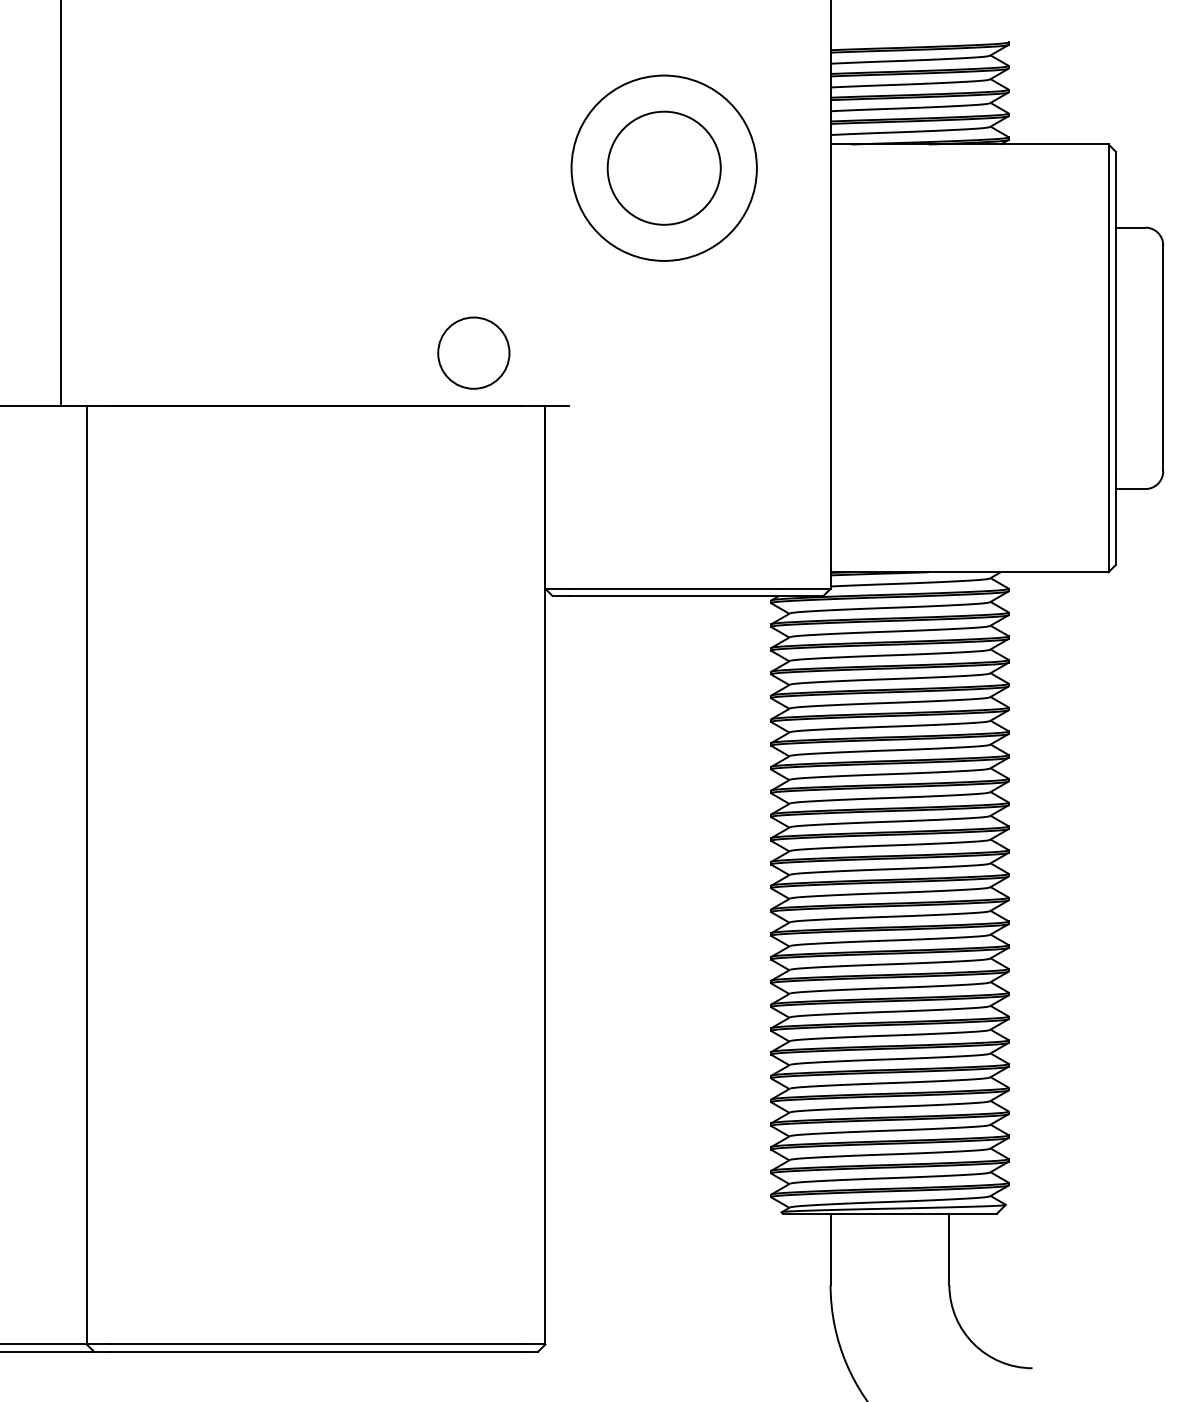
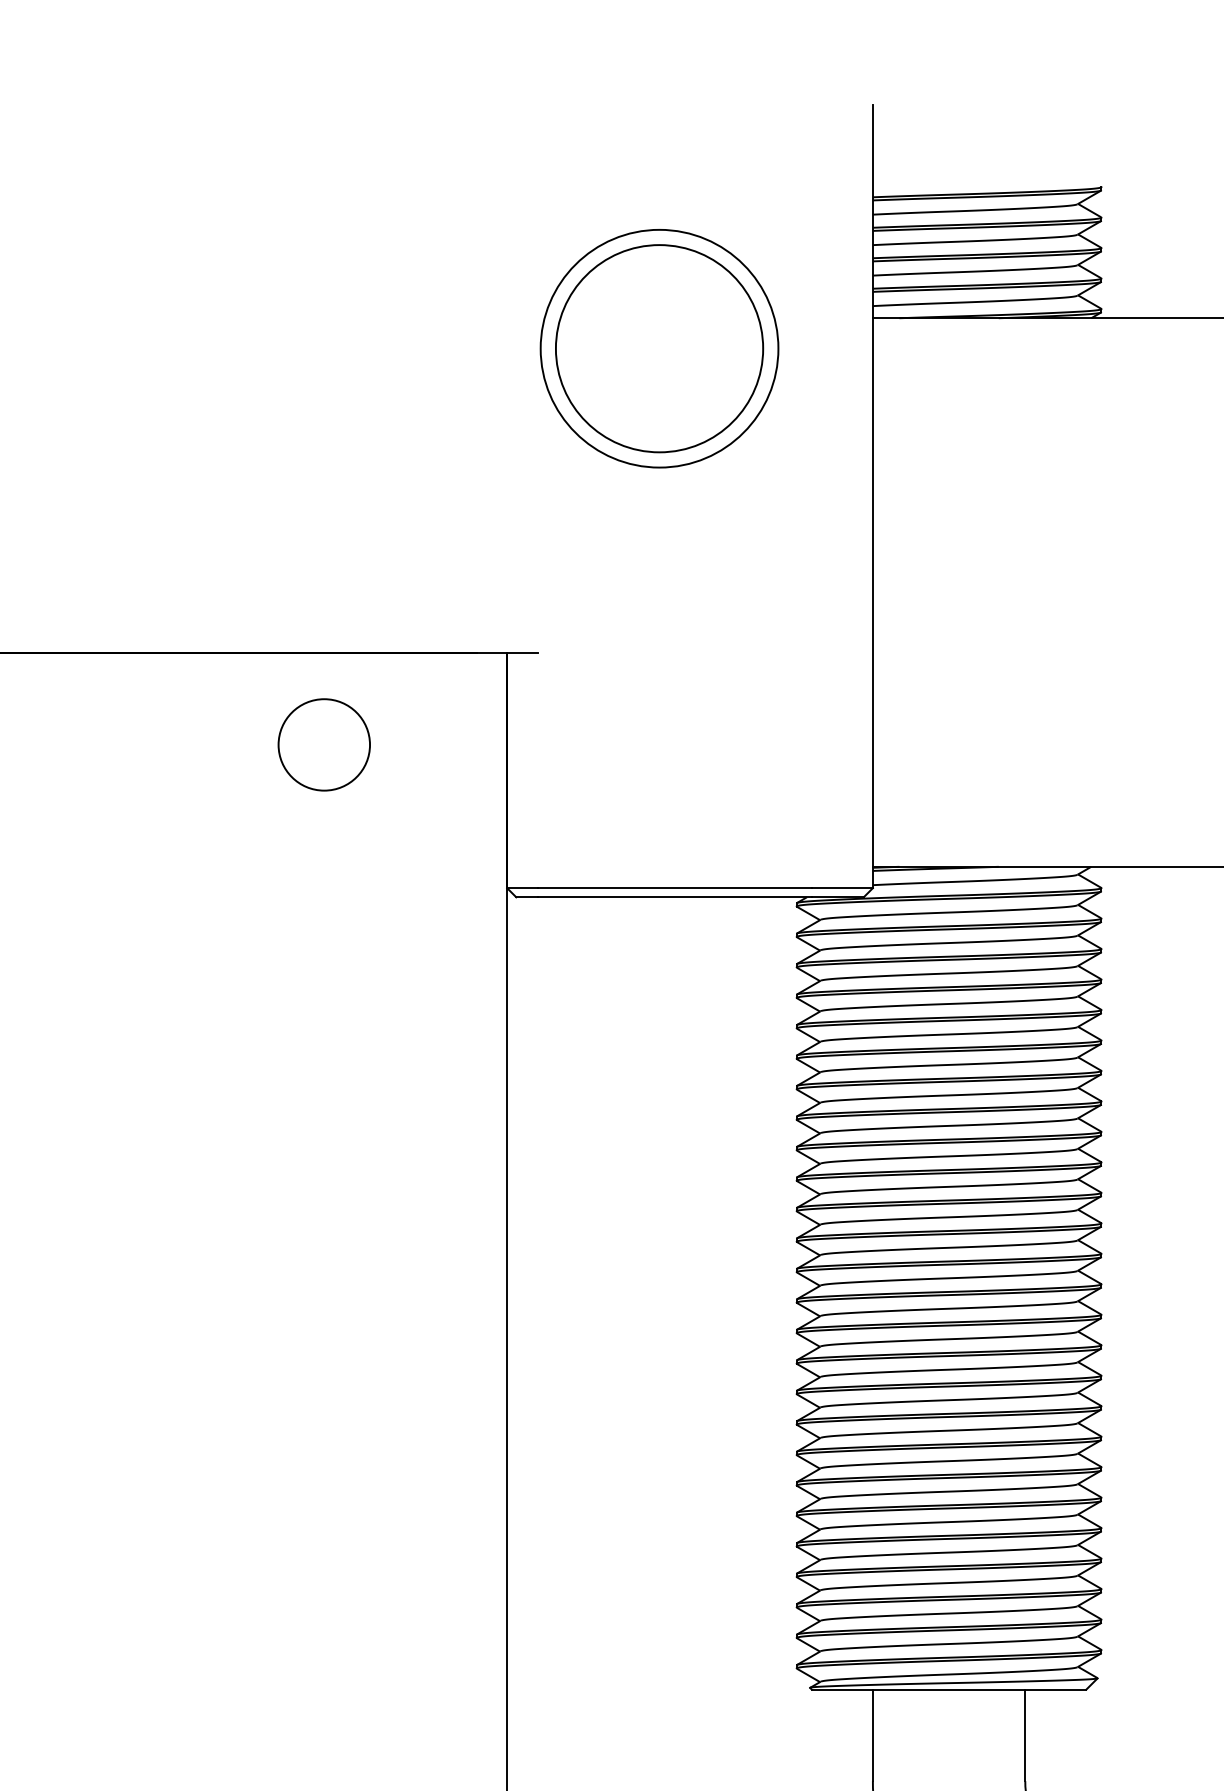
circle: (664, 168) -> (659, 349), size x1.43
circle: (473, 352) -> (323, 744), moved

